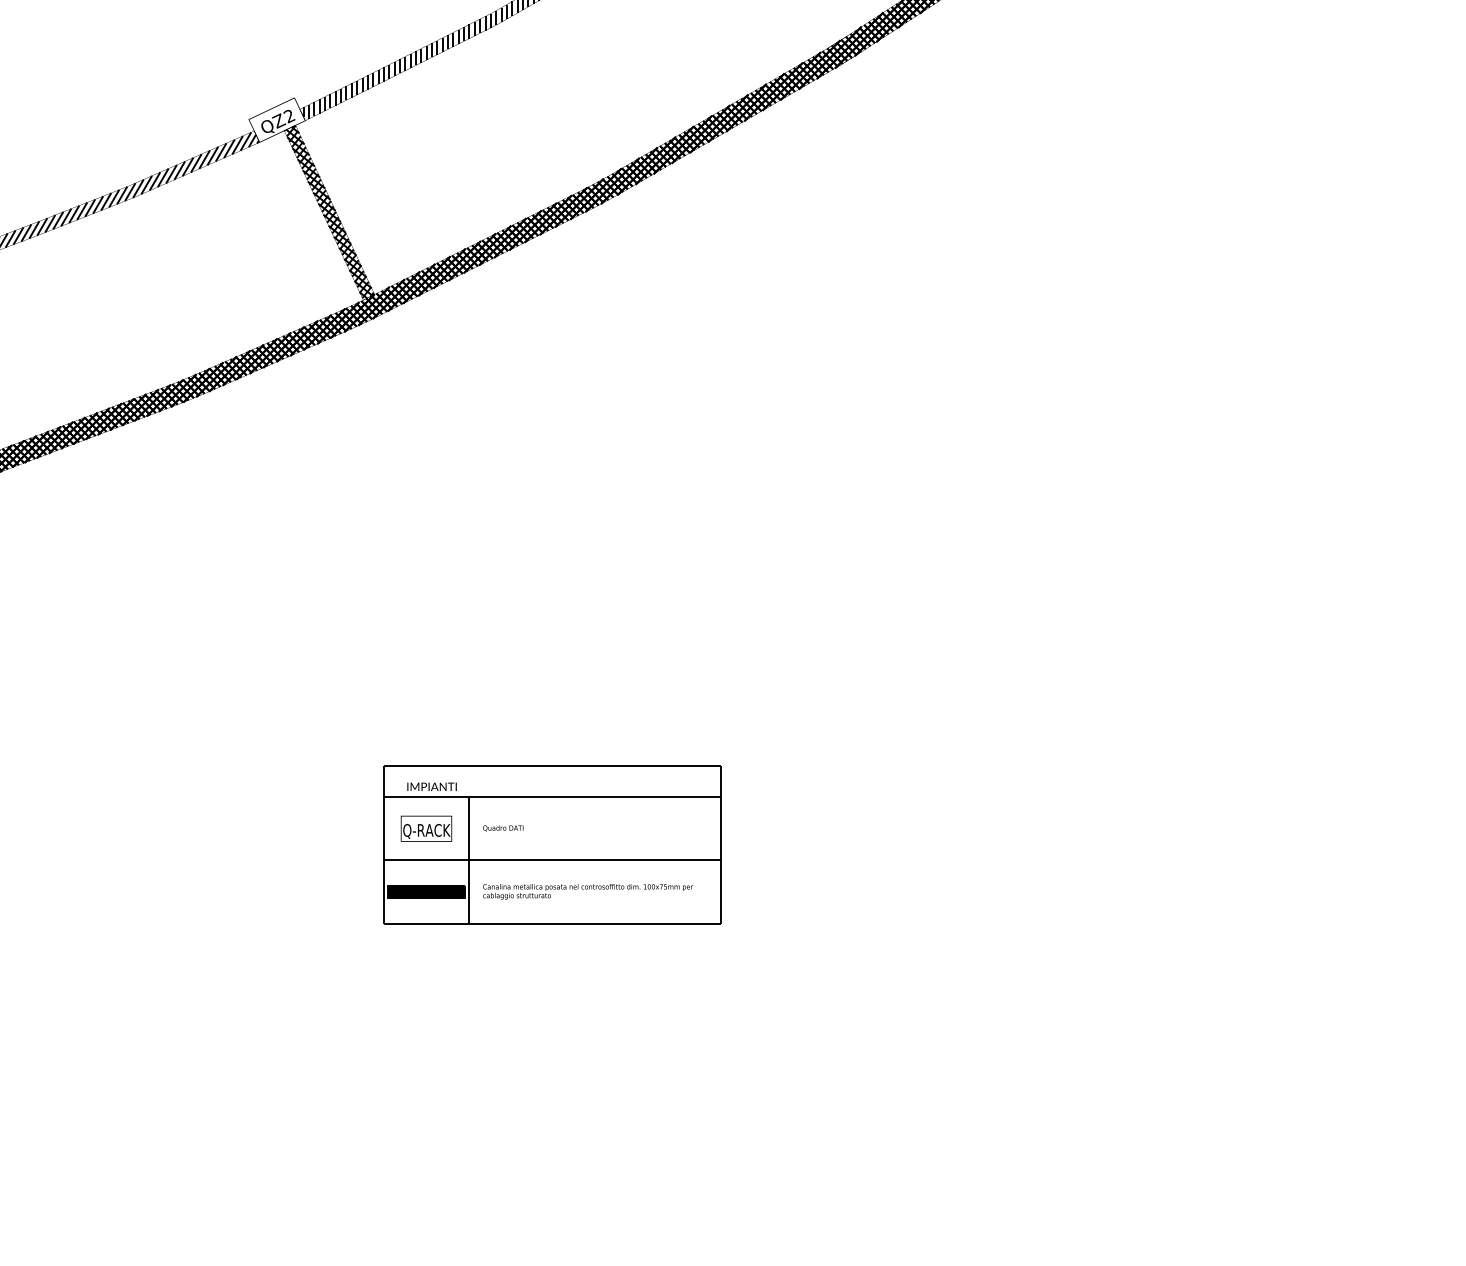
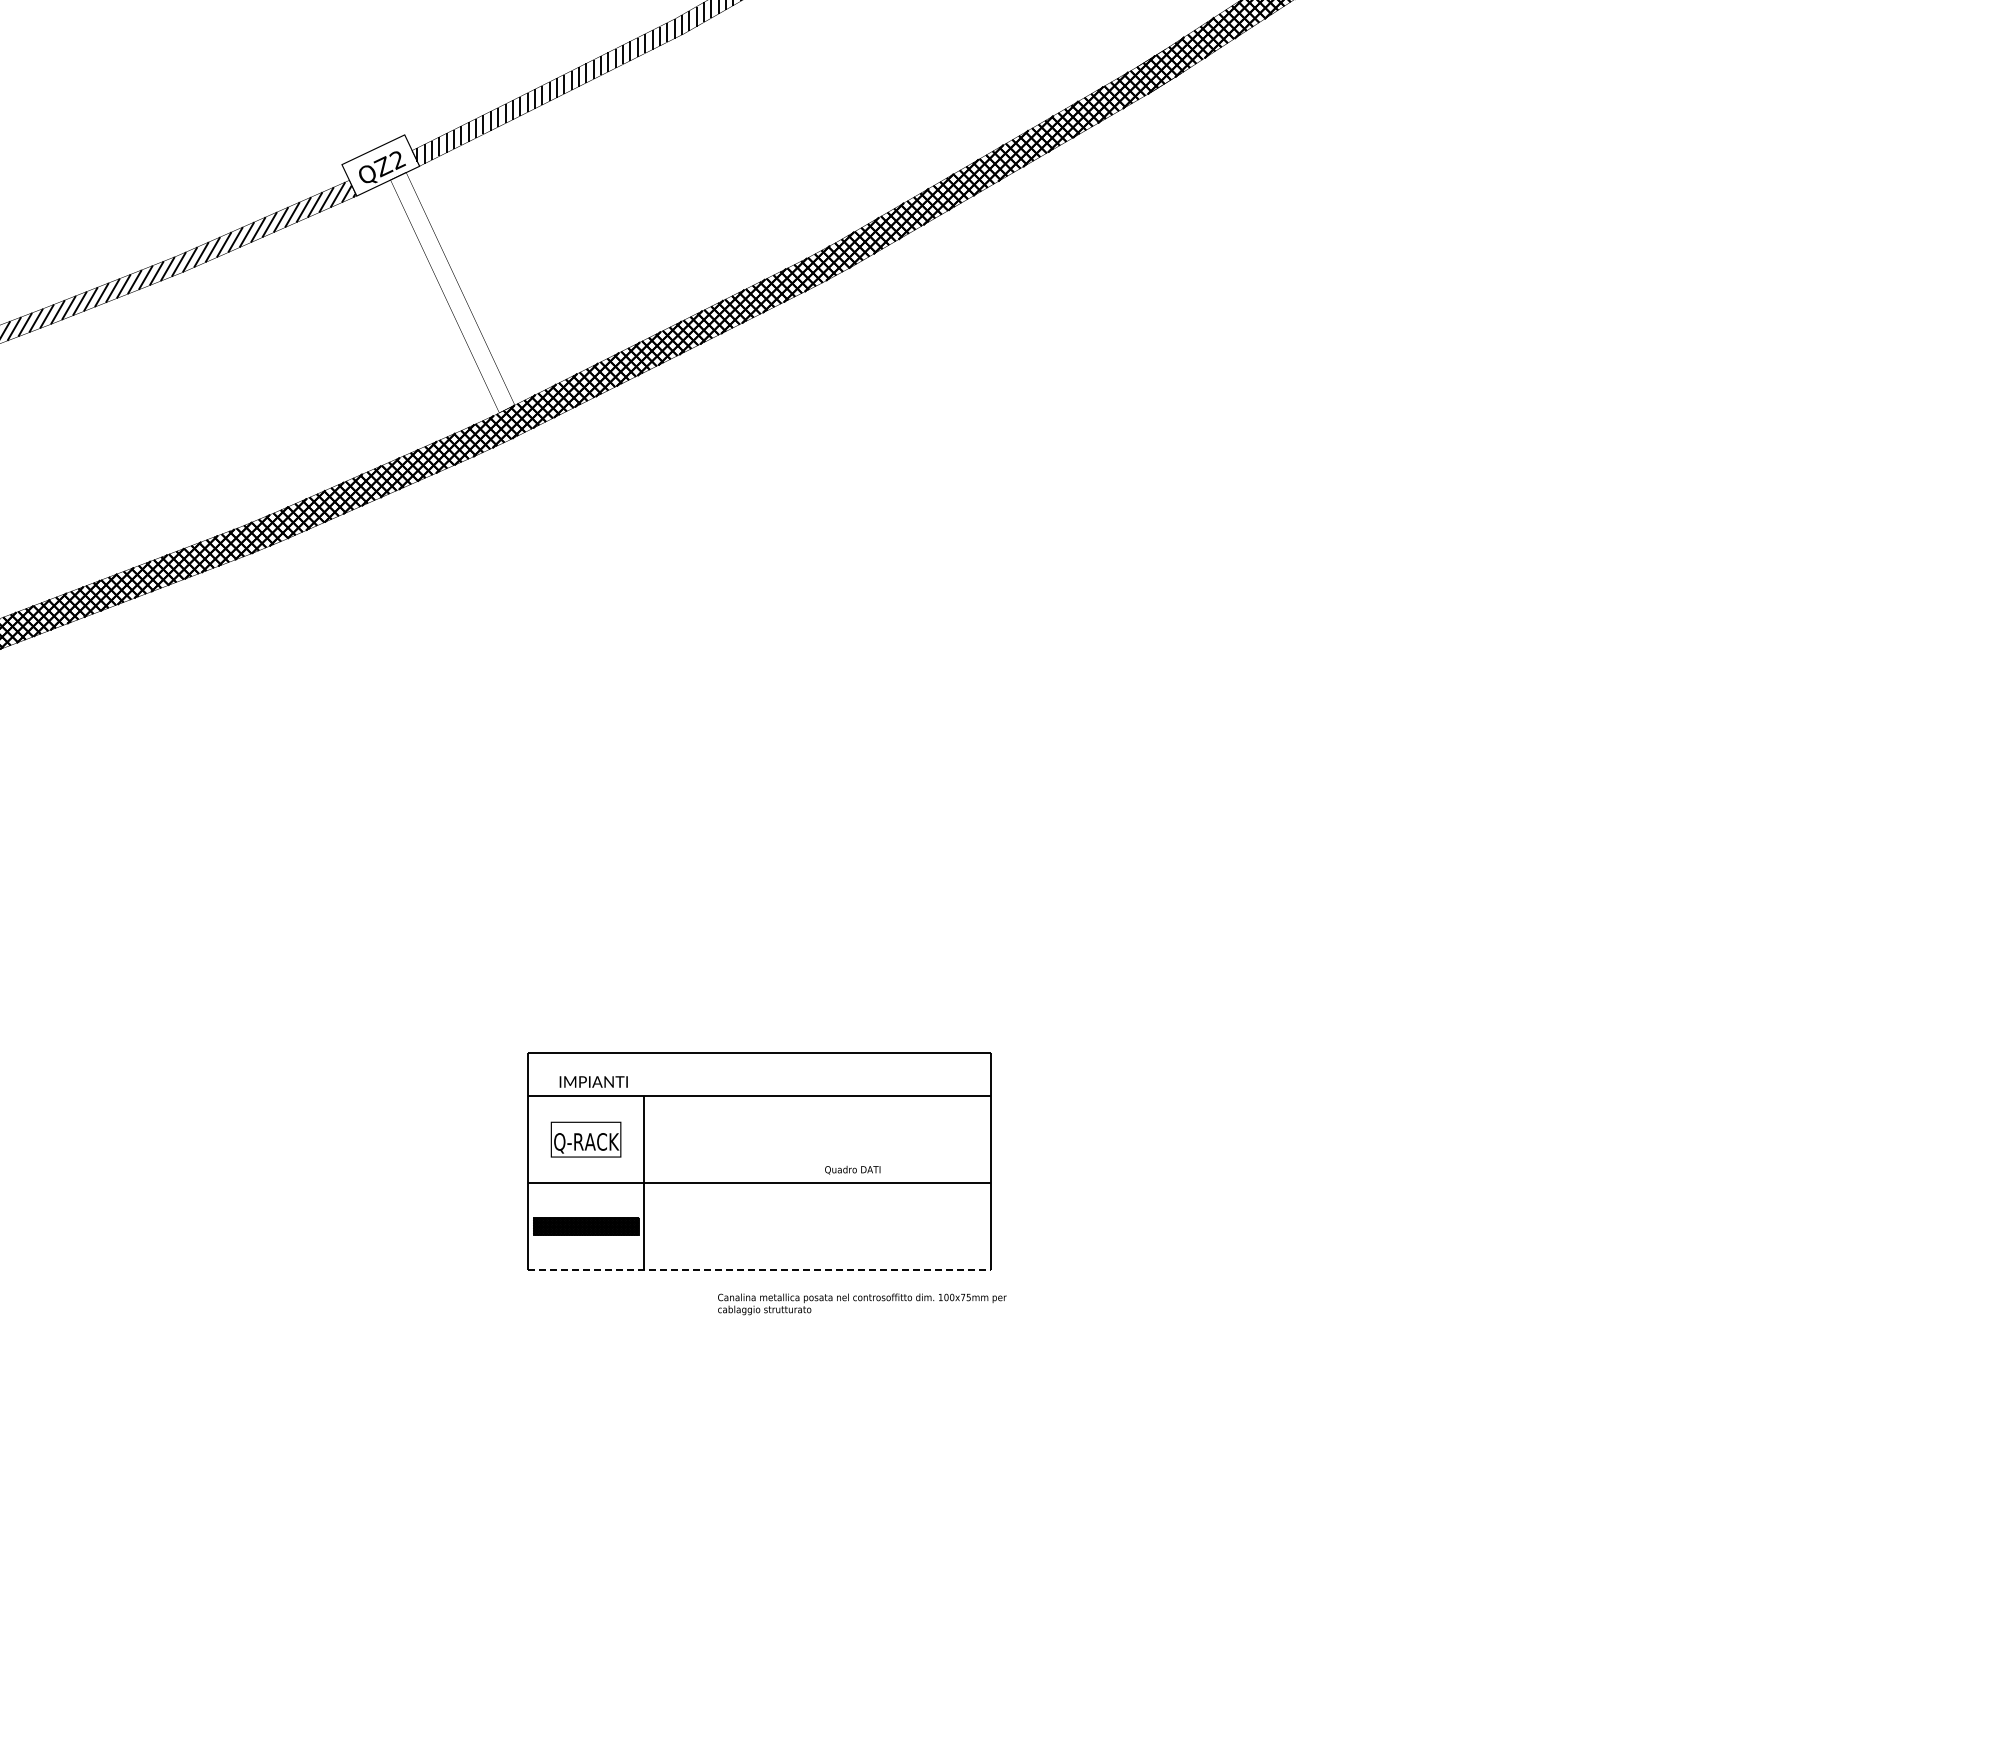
hatch: (328, 211) -> (451, 291), removed
text: (503, 828) -> (852, 1170), moved
text: (588, 891) -> (862, 1304), moved
line: (552, 923) -> (759, 1269), solid -> dashed

